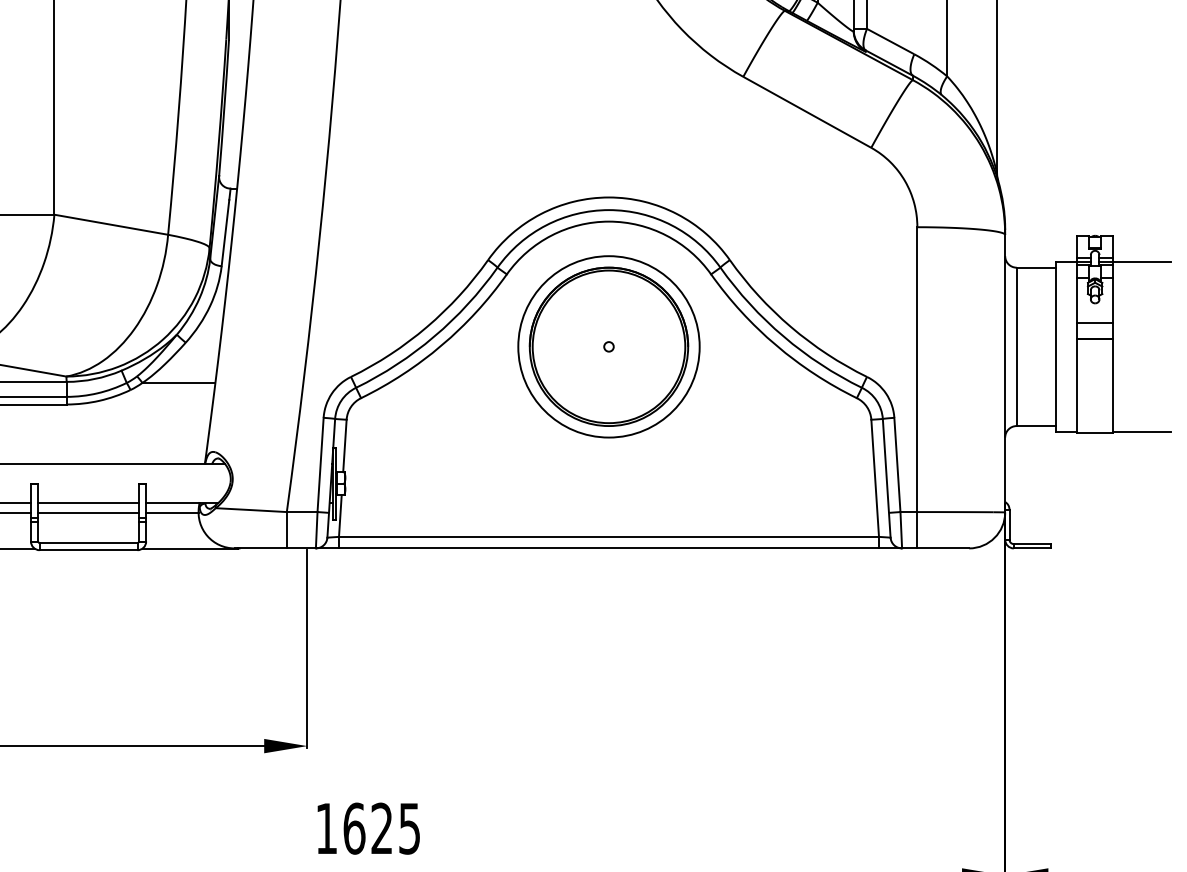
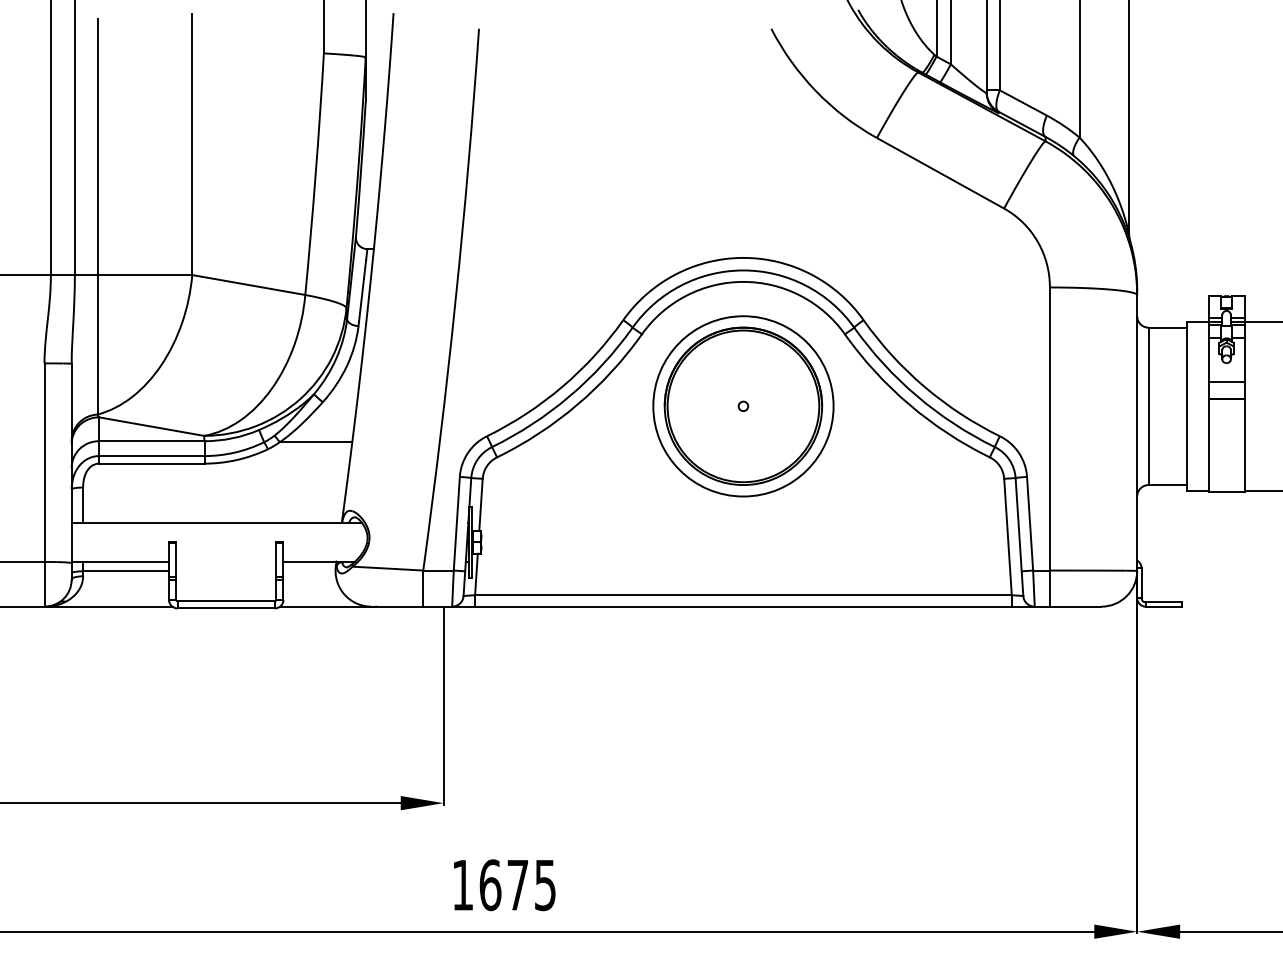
line: (88, 502) -> (226, 561), removed
line: (88, 513) -> (226, 571), removed
line: (172, 513) -> (309, 571), removed
text: (381, 827) -> (517, 884), 1625 -> 1675

